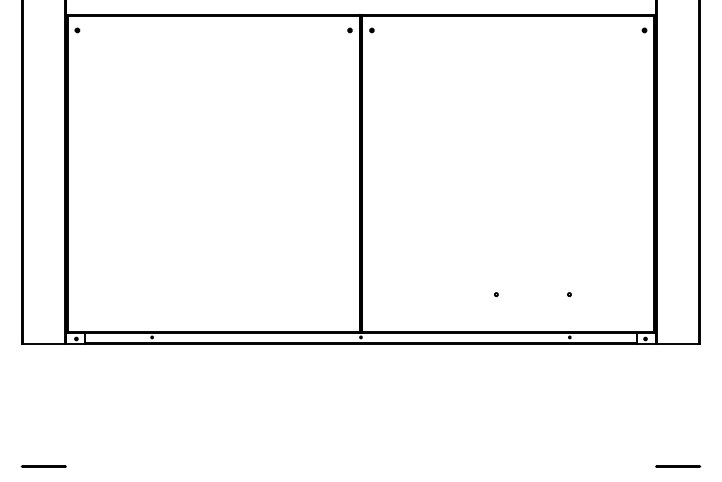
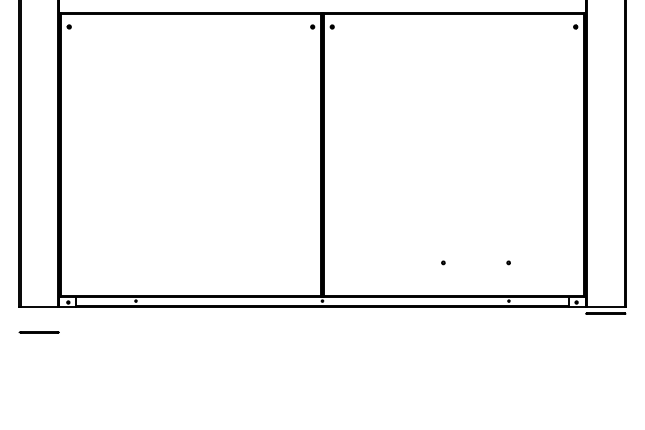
line: (43, 466) -> (38, 332), moved
line: (678, 466) -> (606, 313), moved

